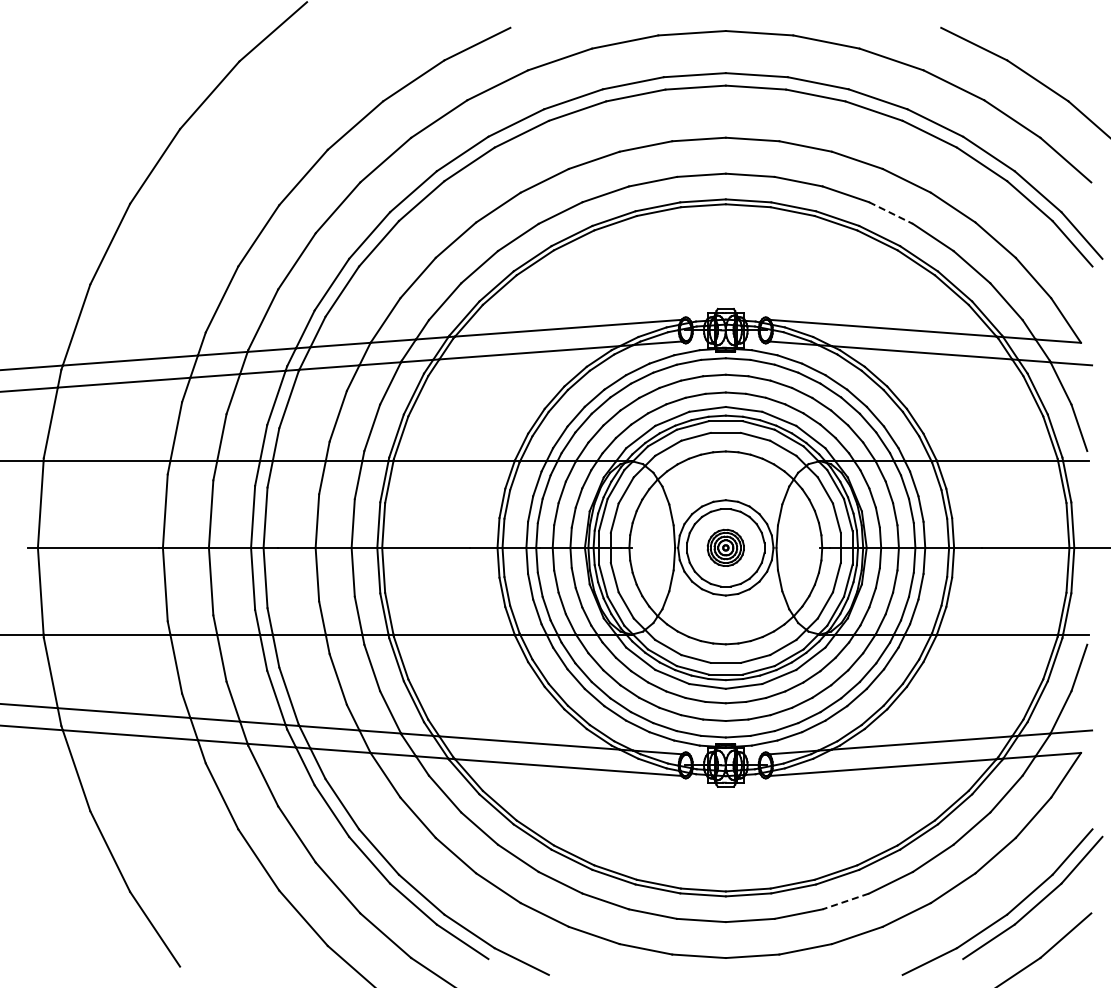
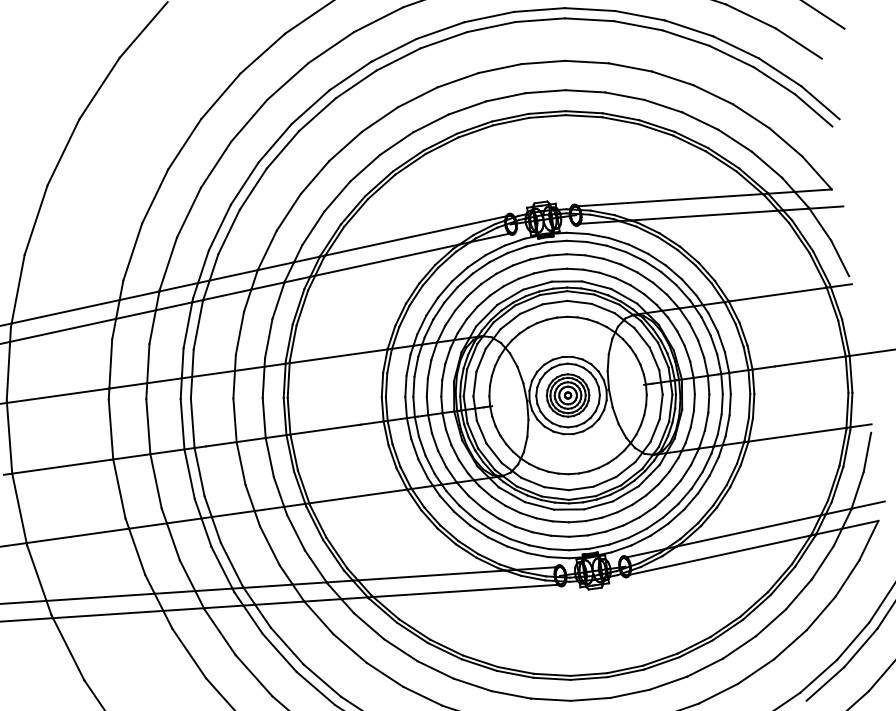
line: (891, 213) -> (663, 106), dashed -> solid
part: (725, 547) -> (567, 395), size x1.43
line: (845, 901) -> (704, 667), dashed -> solid

